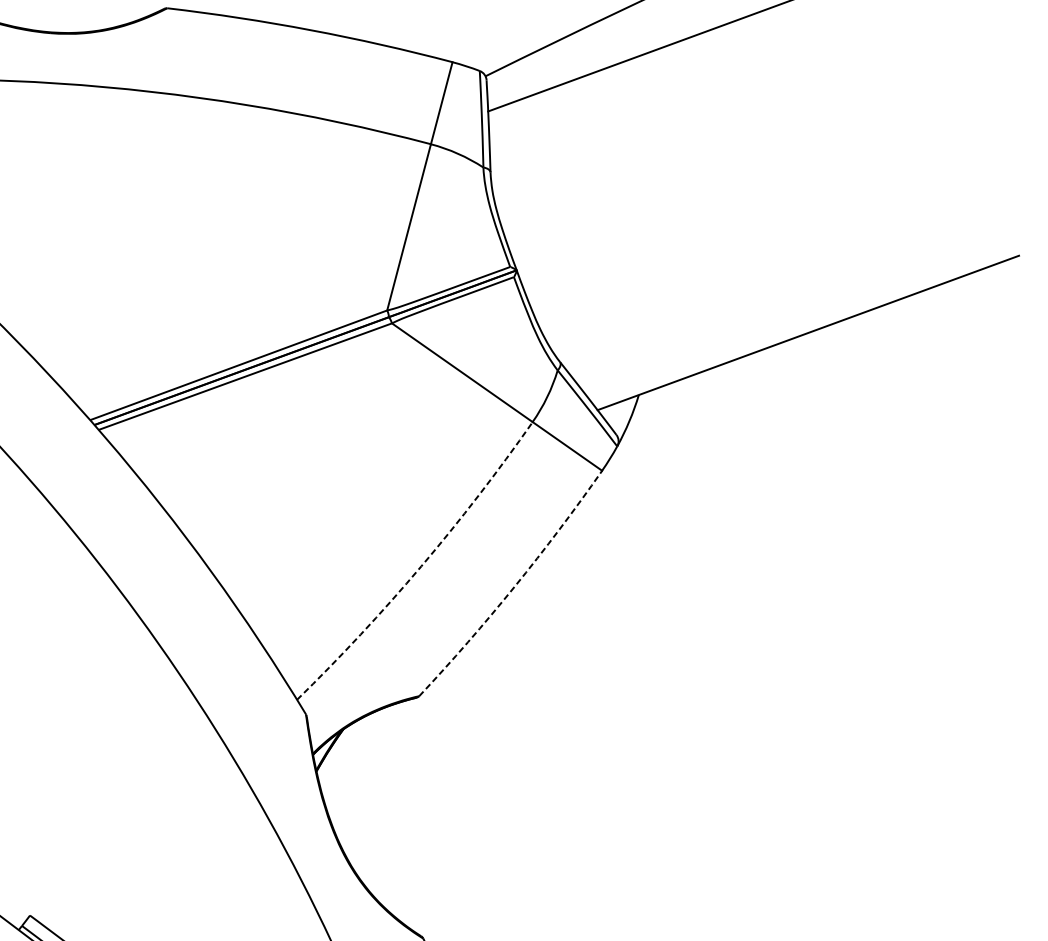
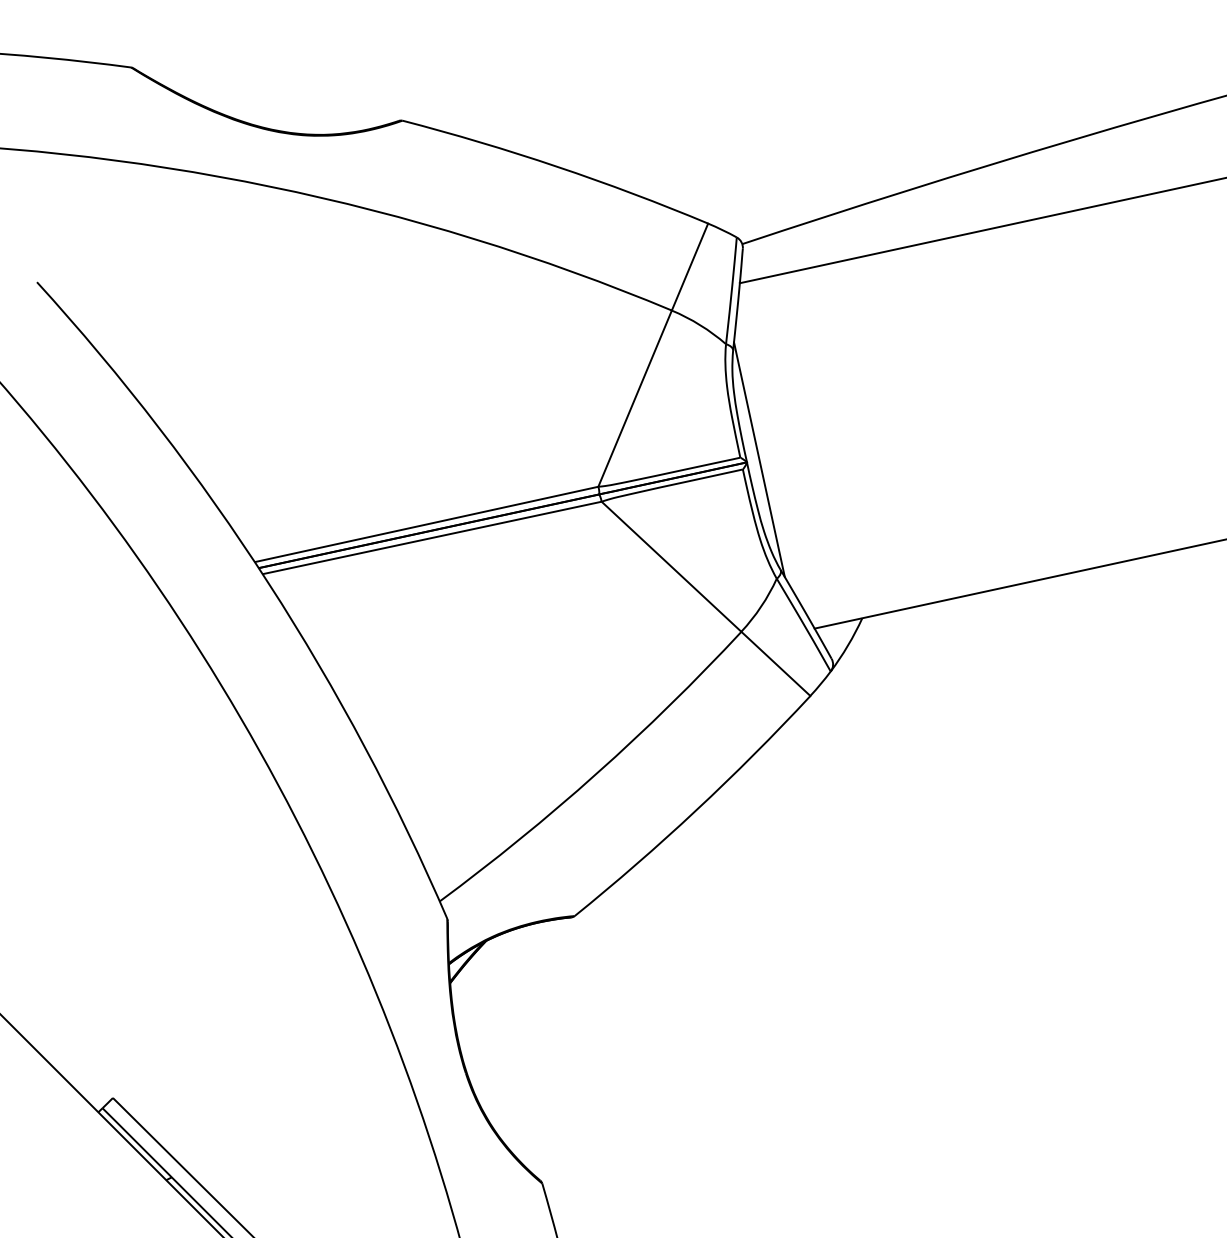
line: (527, 266) -> (759, 459), added
arc: (421, 566) -> (596, 773), dashed -> solid
arc: (514, 586) -> (696, 810), dashed -> solid

